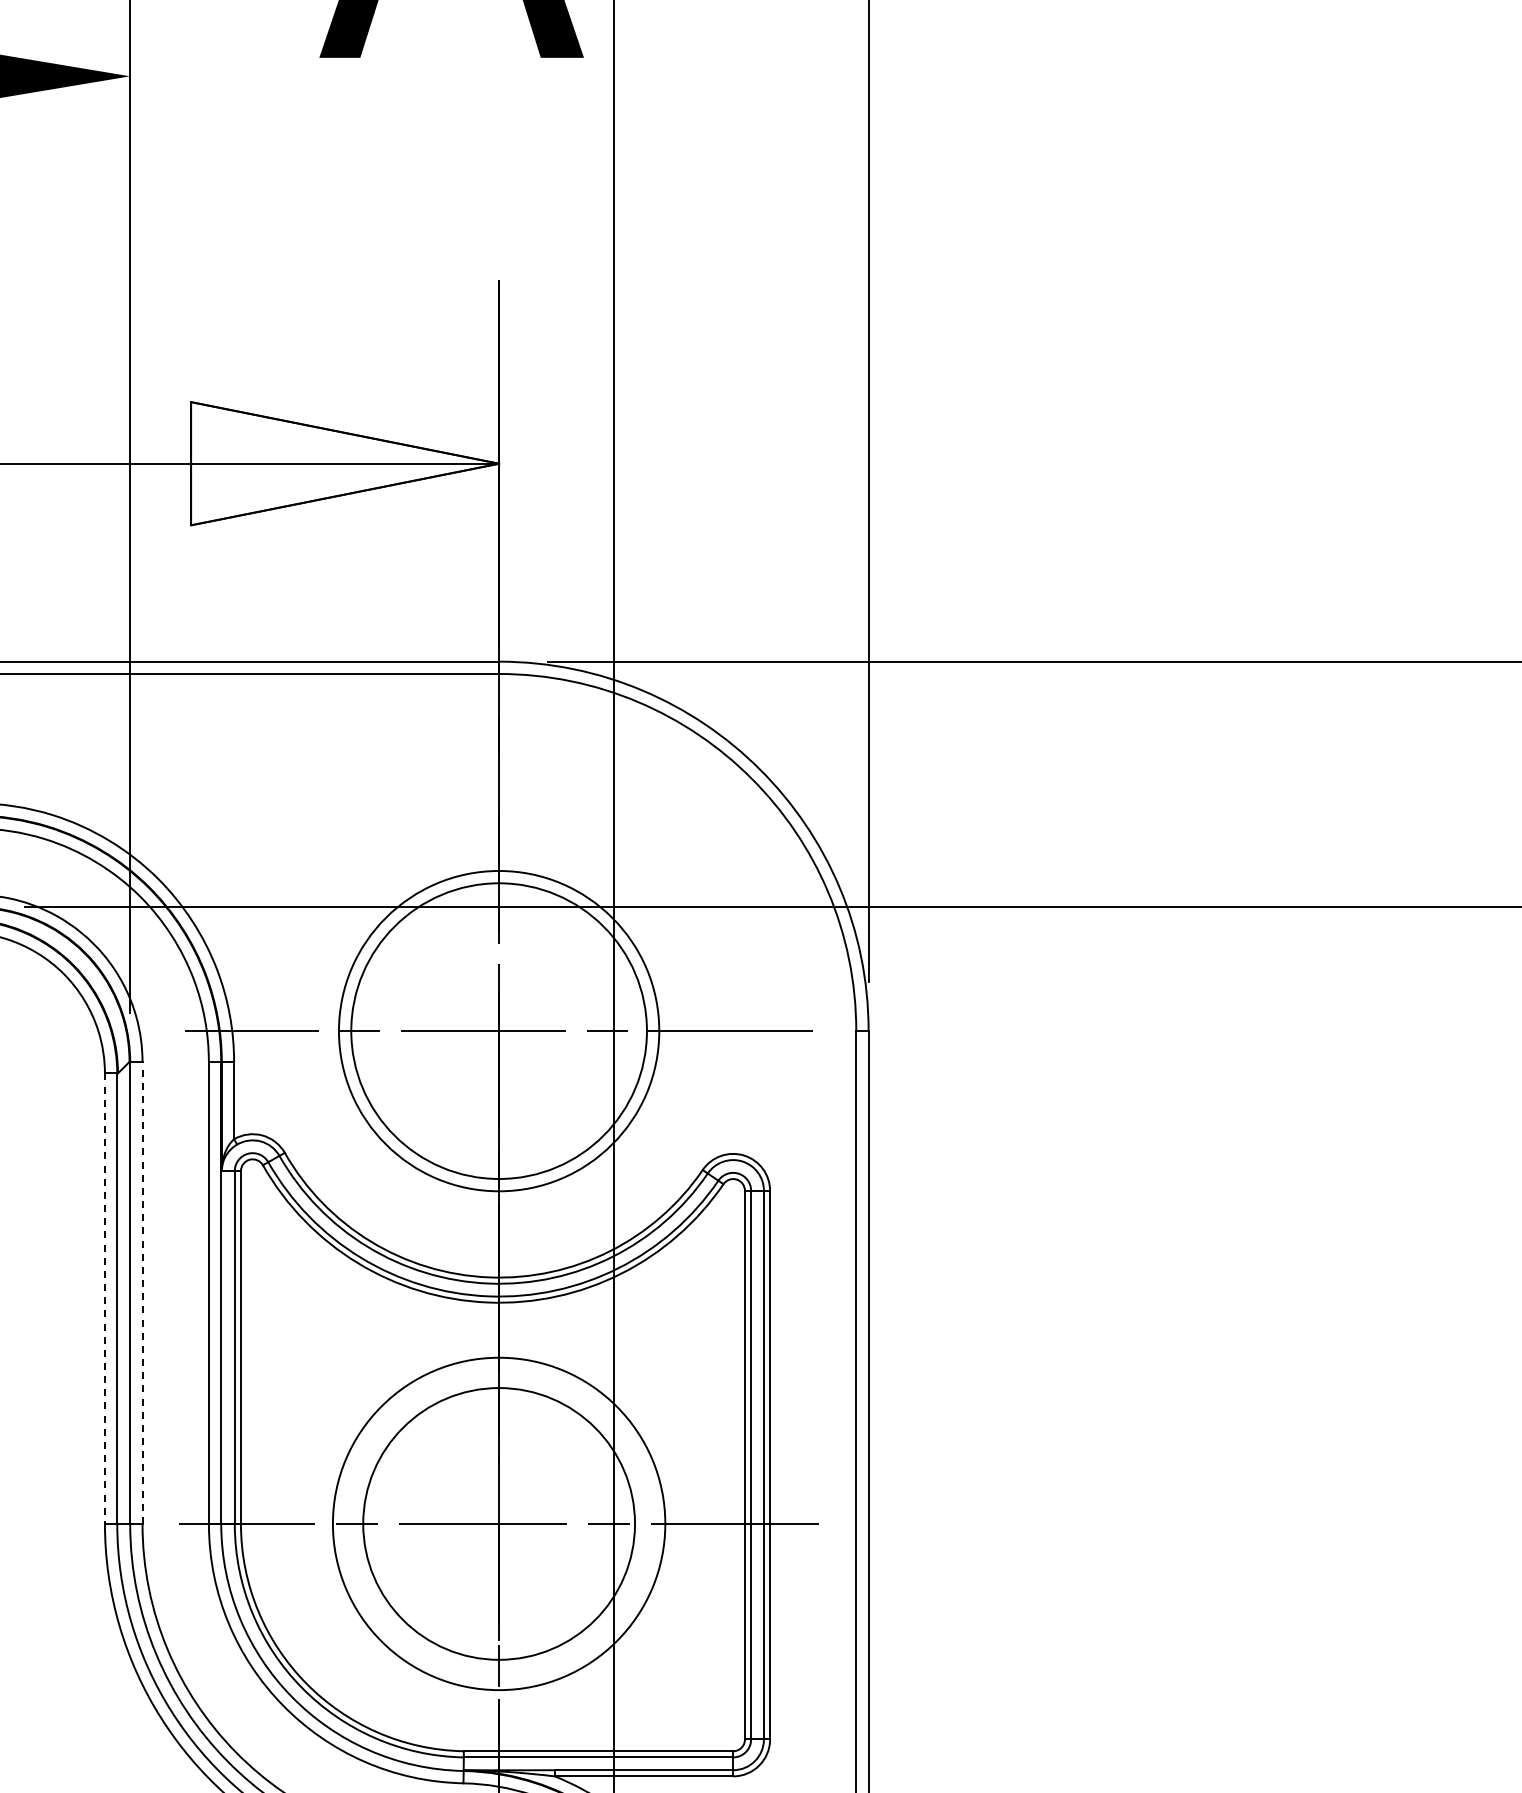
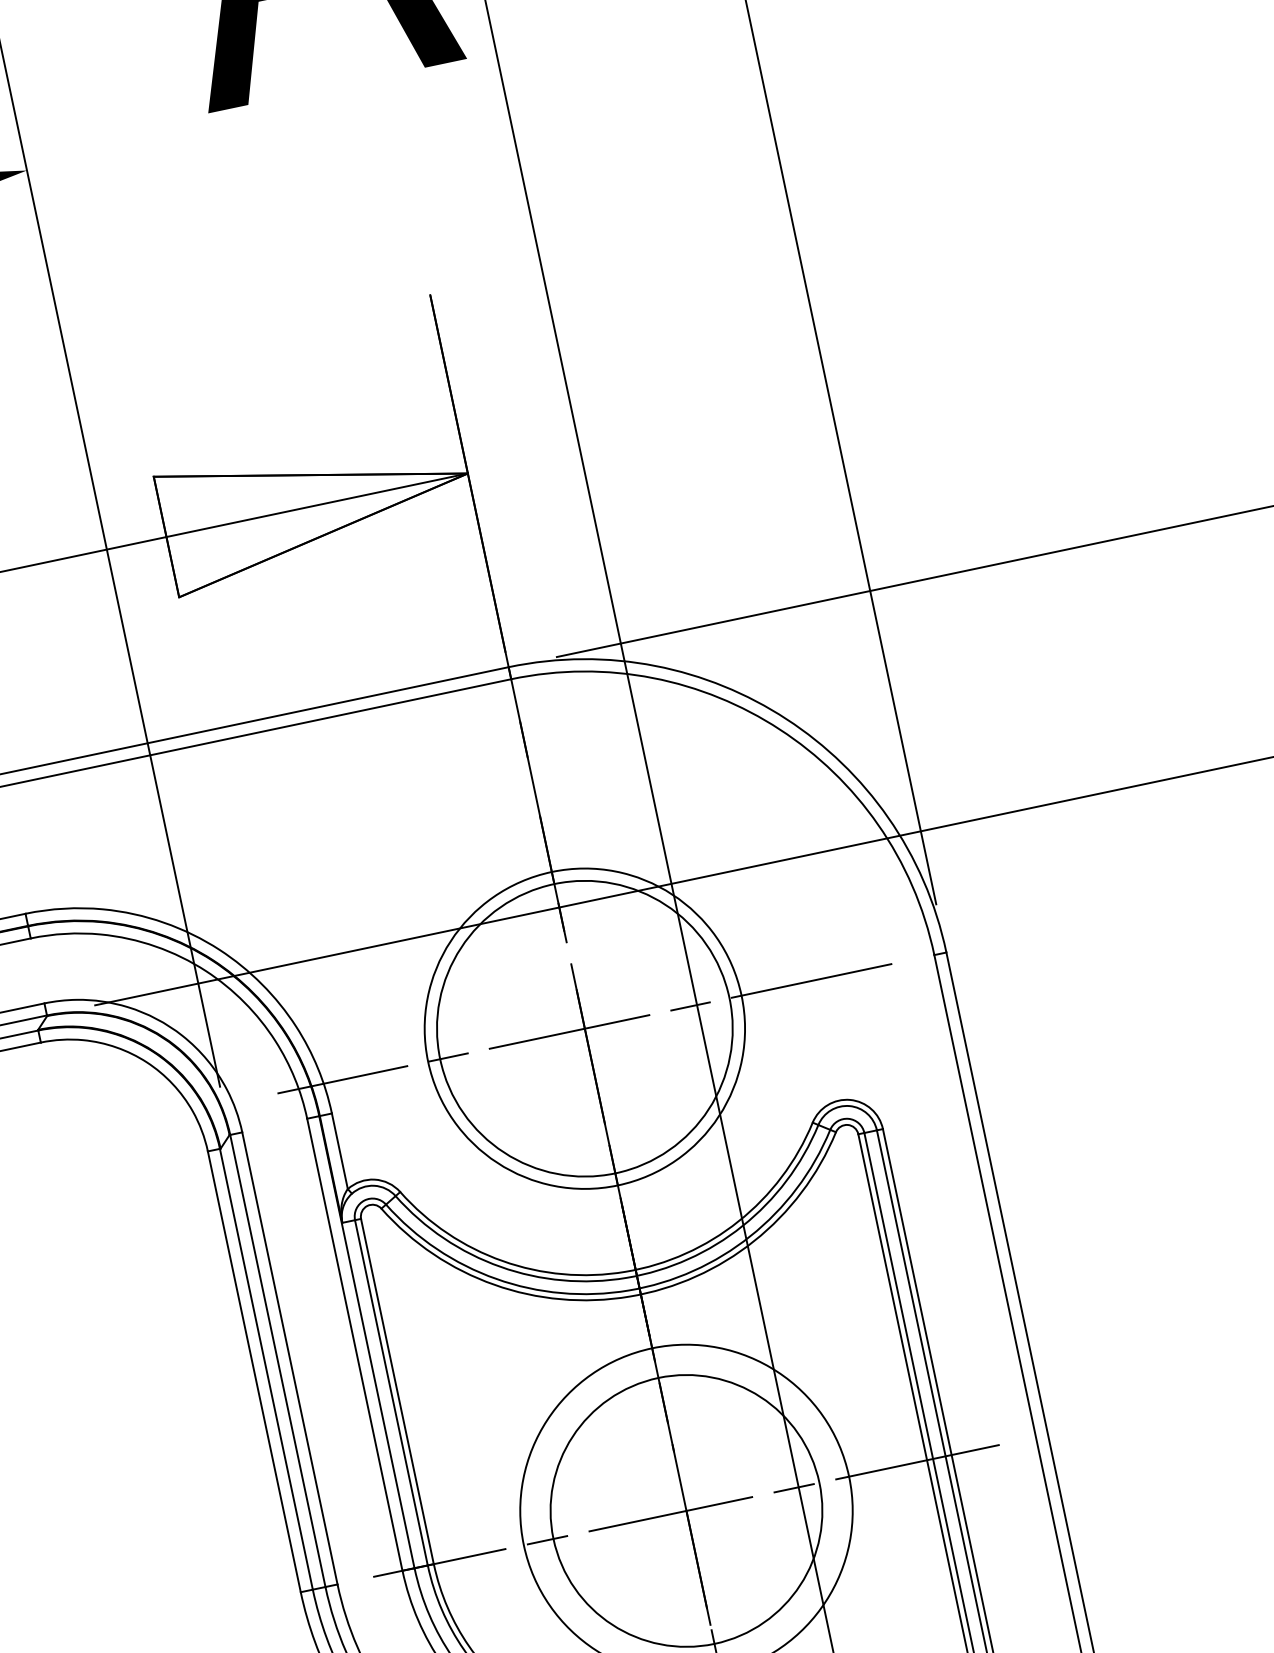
line: (142, 1292) -> (289, 1358), dashed -> solid
line: (104, 1299) -> (254, 1372), dashed -> solid

